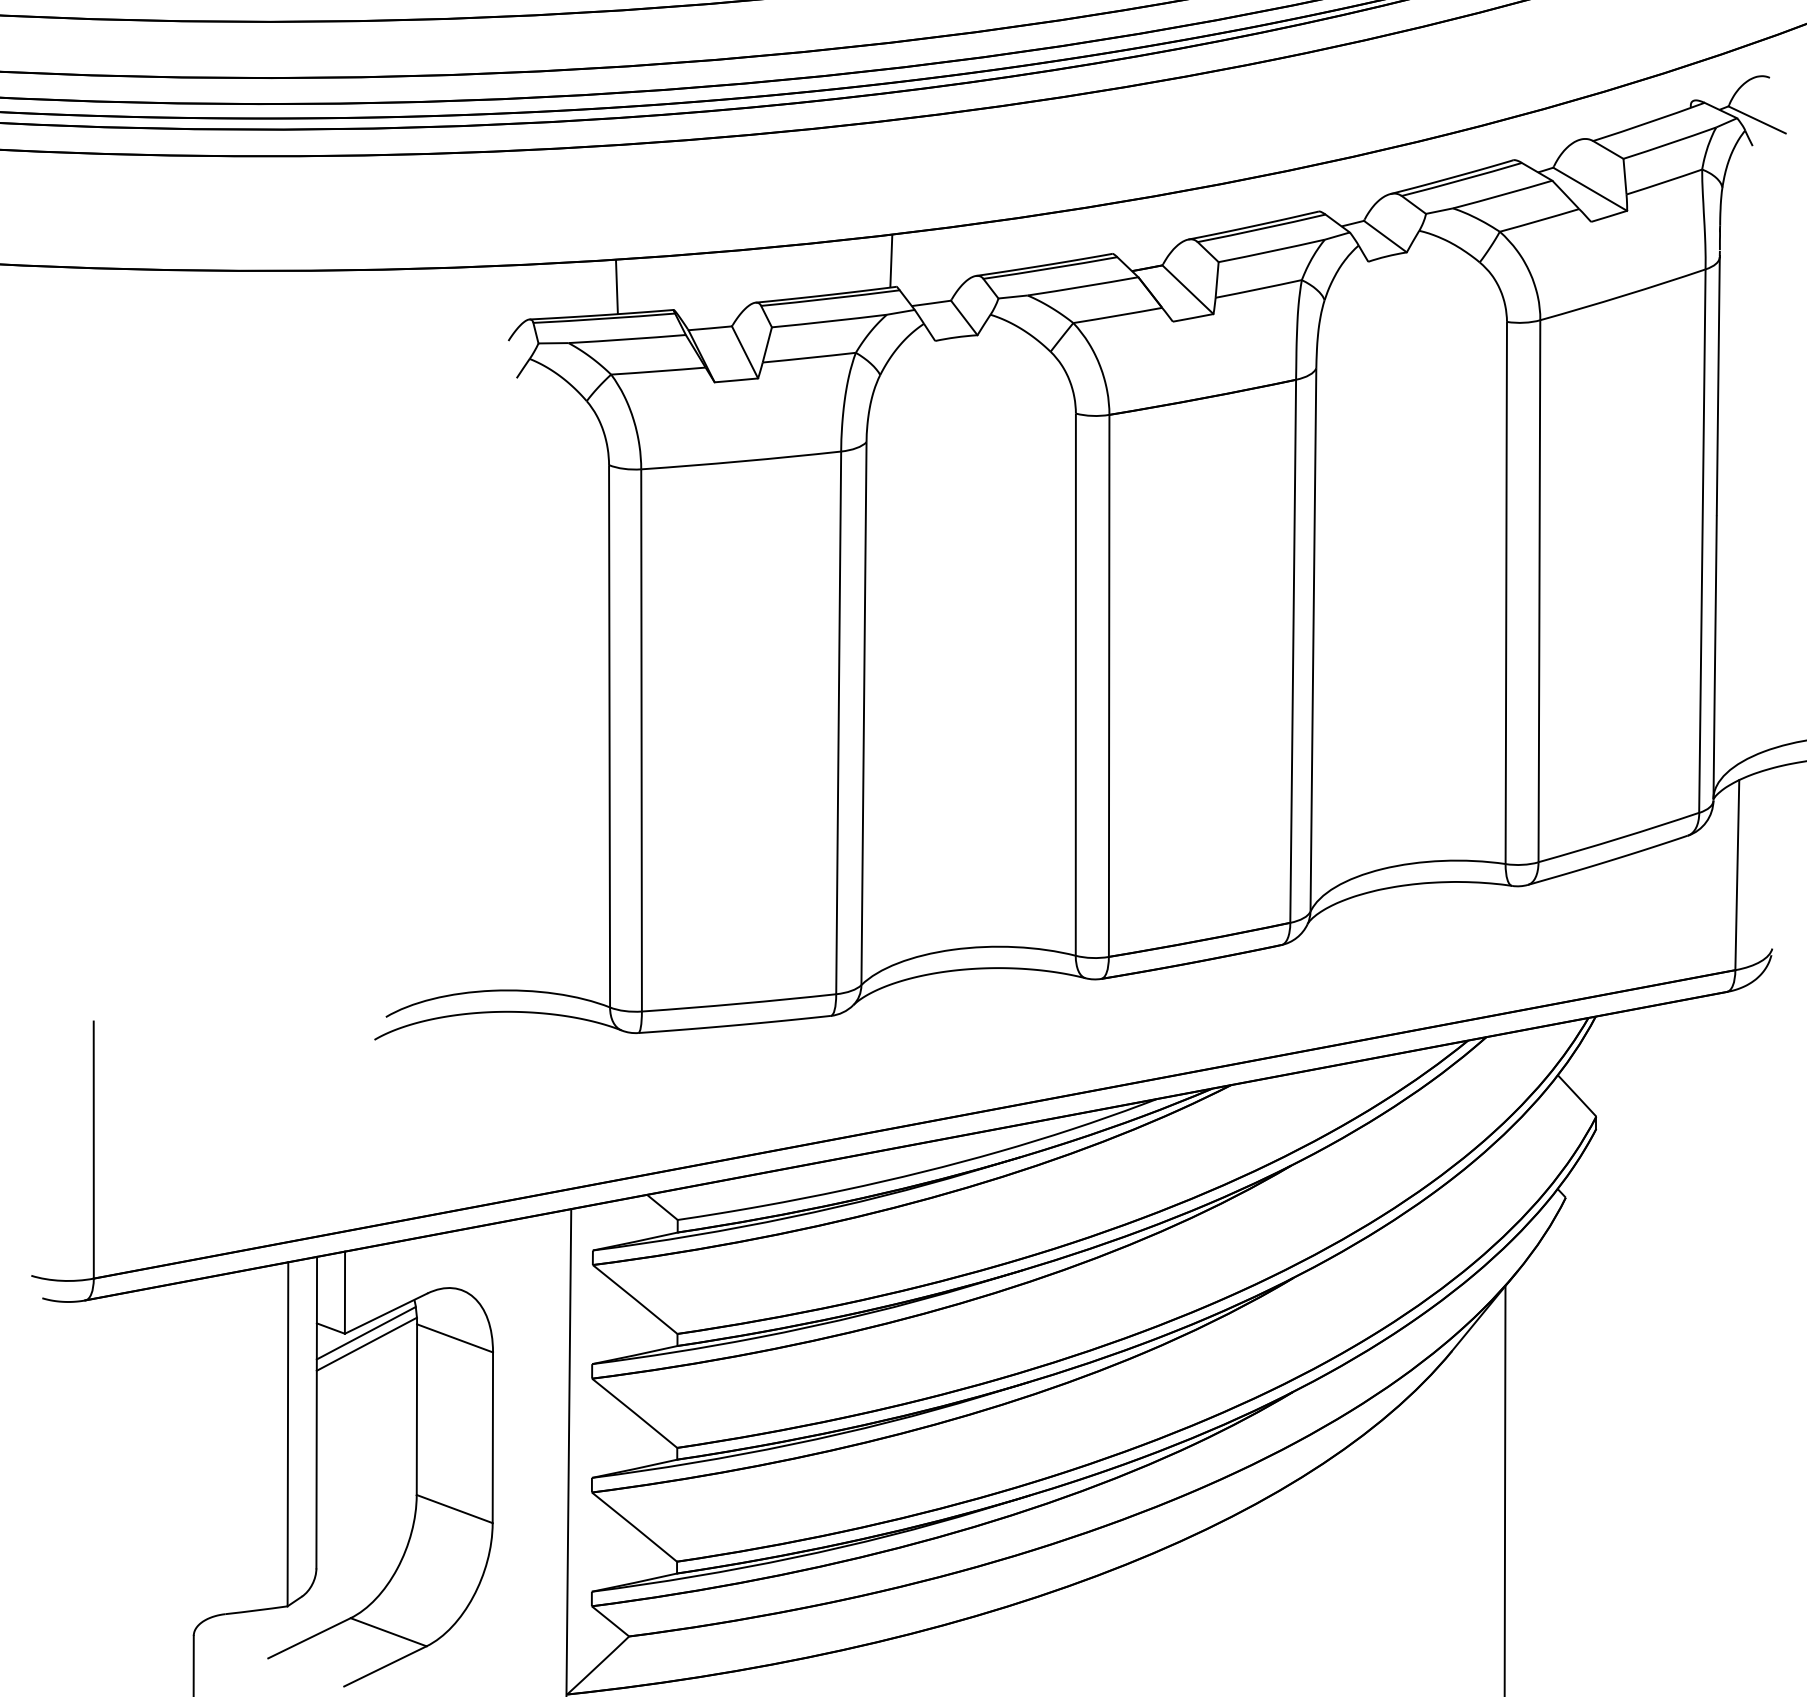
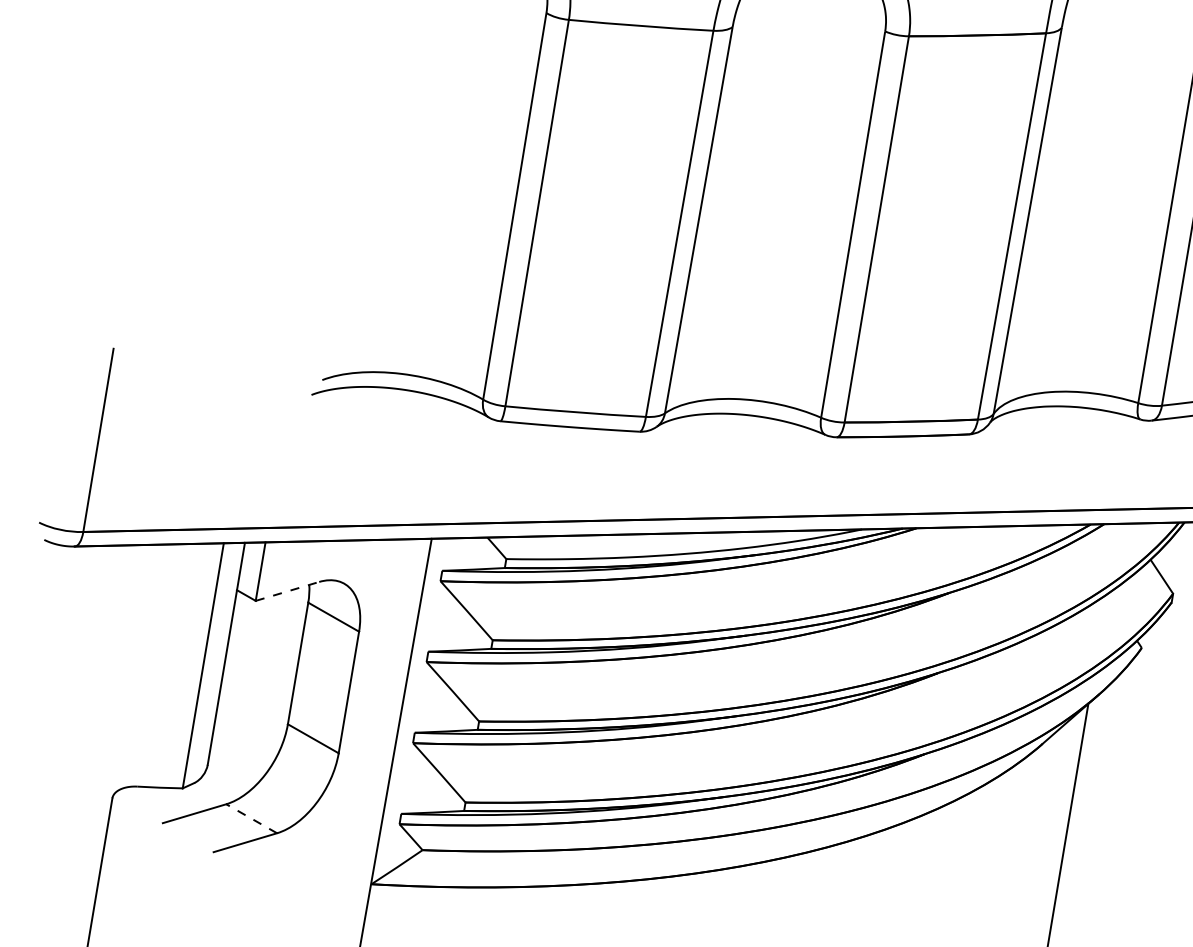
line: (386, 1313) -> (287, 591), solid -> dashed
line: (365, 1332) -> (270, 602), removed
line: (366, 1343) -> (269, 610), removed
line: (388, 1632) -> (251, 818), solid -> dashed

